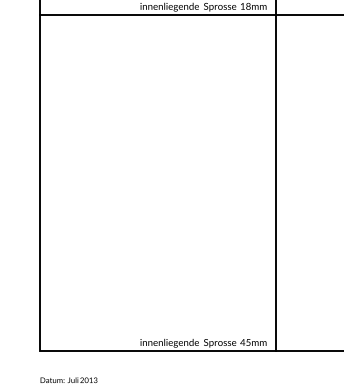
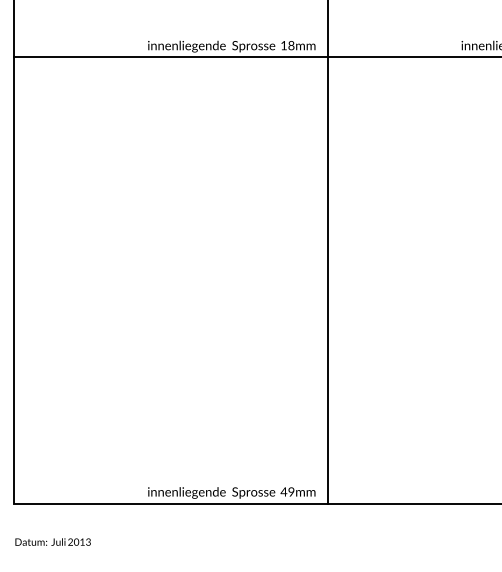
text: (248, 342) -> (291, 491), 45mm -> 49mm

